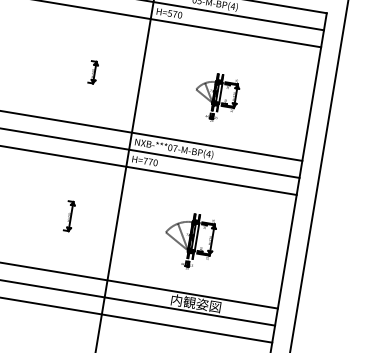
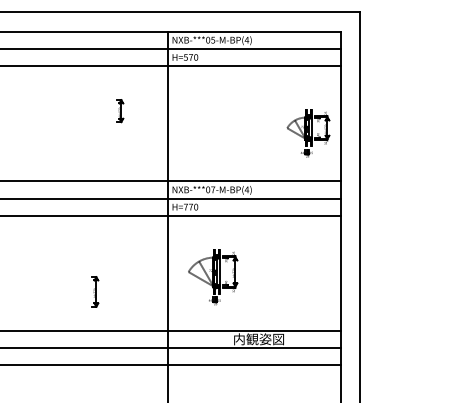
part: (93, 72) -> (120, 111), moved
part: (216, 98) -> (308, 133), moved
part: (70, 215) -> (95, 291), moved
part: (189, 241) -> (213, 277), moved

